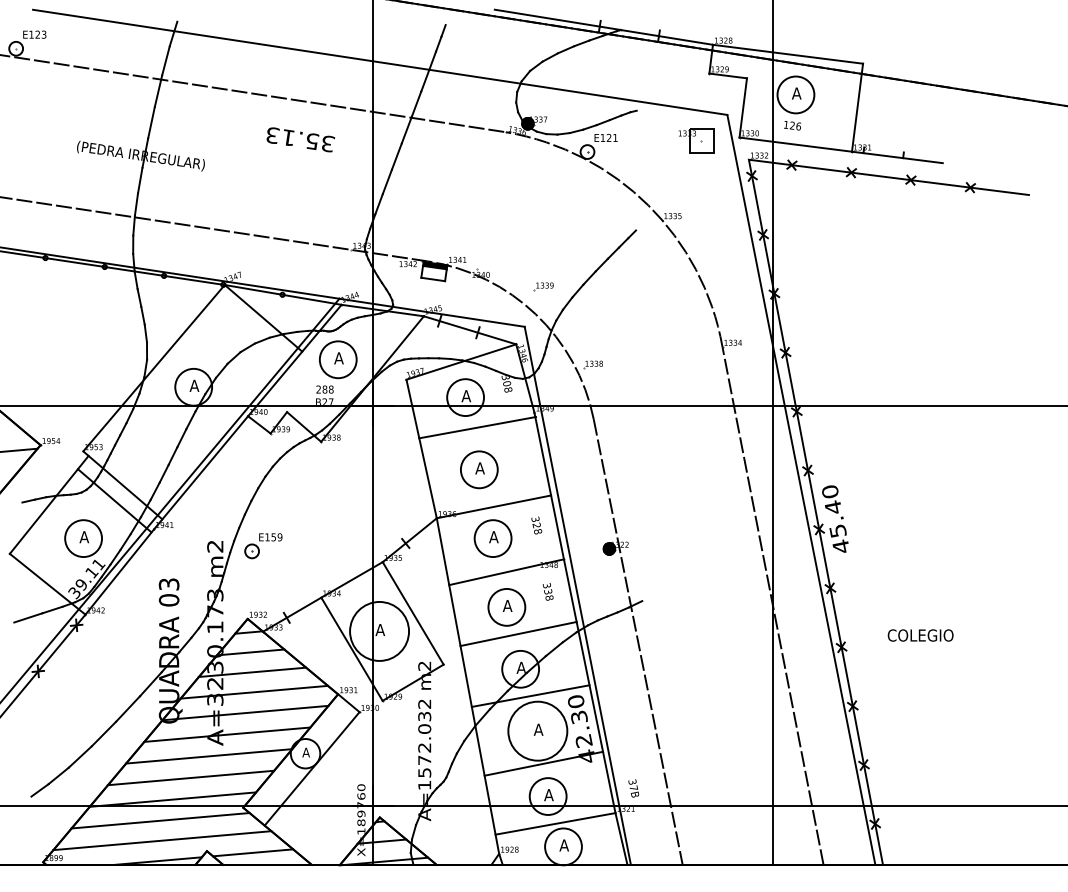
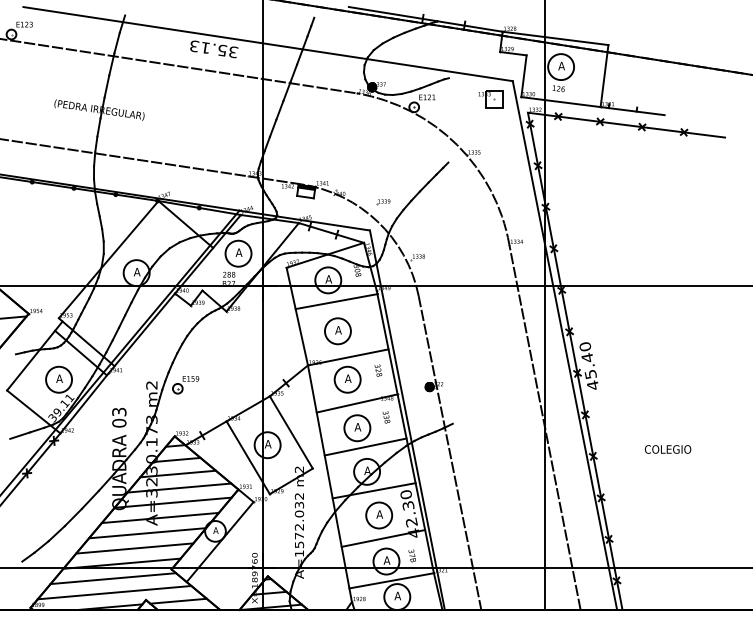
text: (300, 139) -> (214, 49), moved
circle: (379, 631) -> (267, 445), size x0.62
text: (920, 635) -> (667, 449), moved
circle: (537, 730) -> (378, 515), size x0.62
text: (633, 788) -> (412, 555), moved

